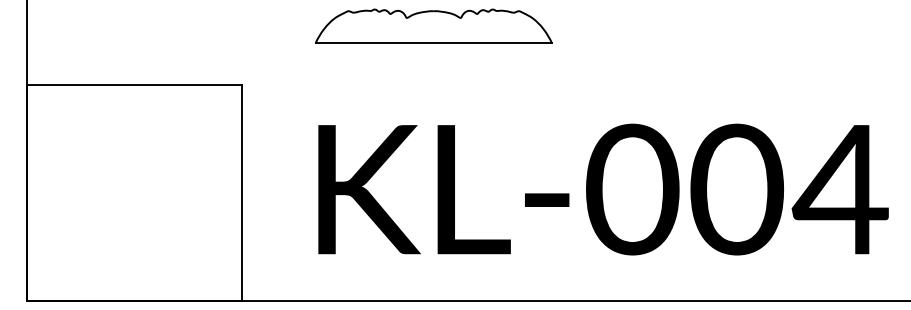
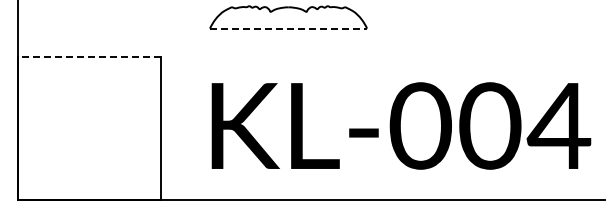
line: (433, 42) -> (288, 28), solid -> dashed
line: (134, 85) -> (89, 56), solid -> dashed

